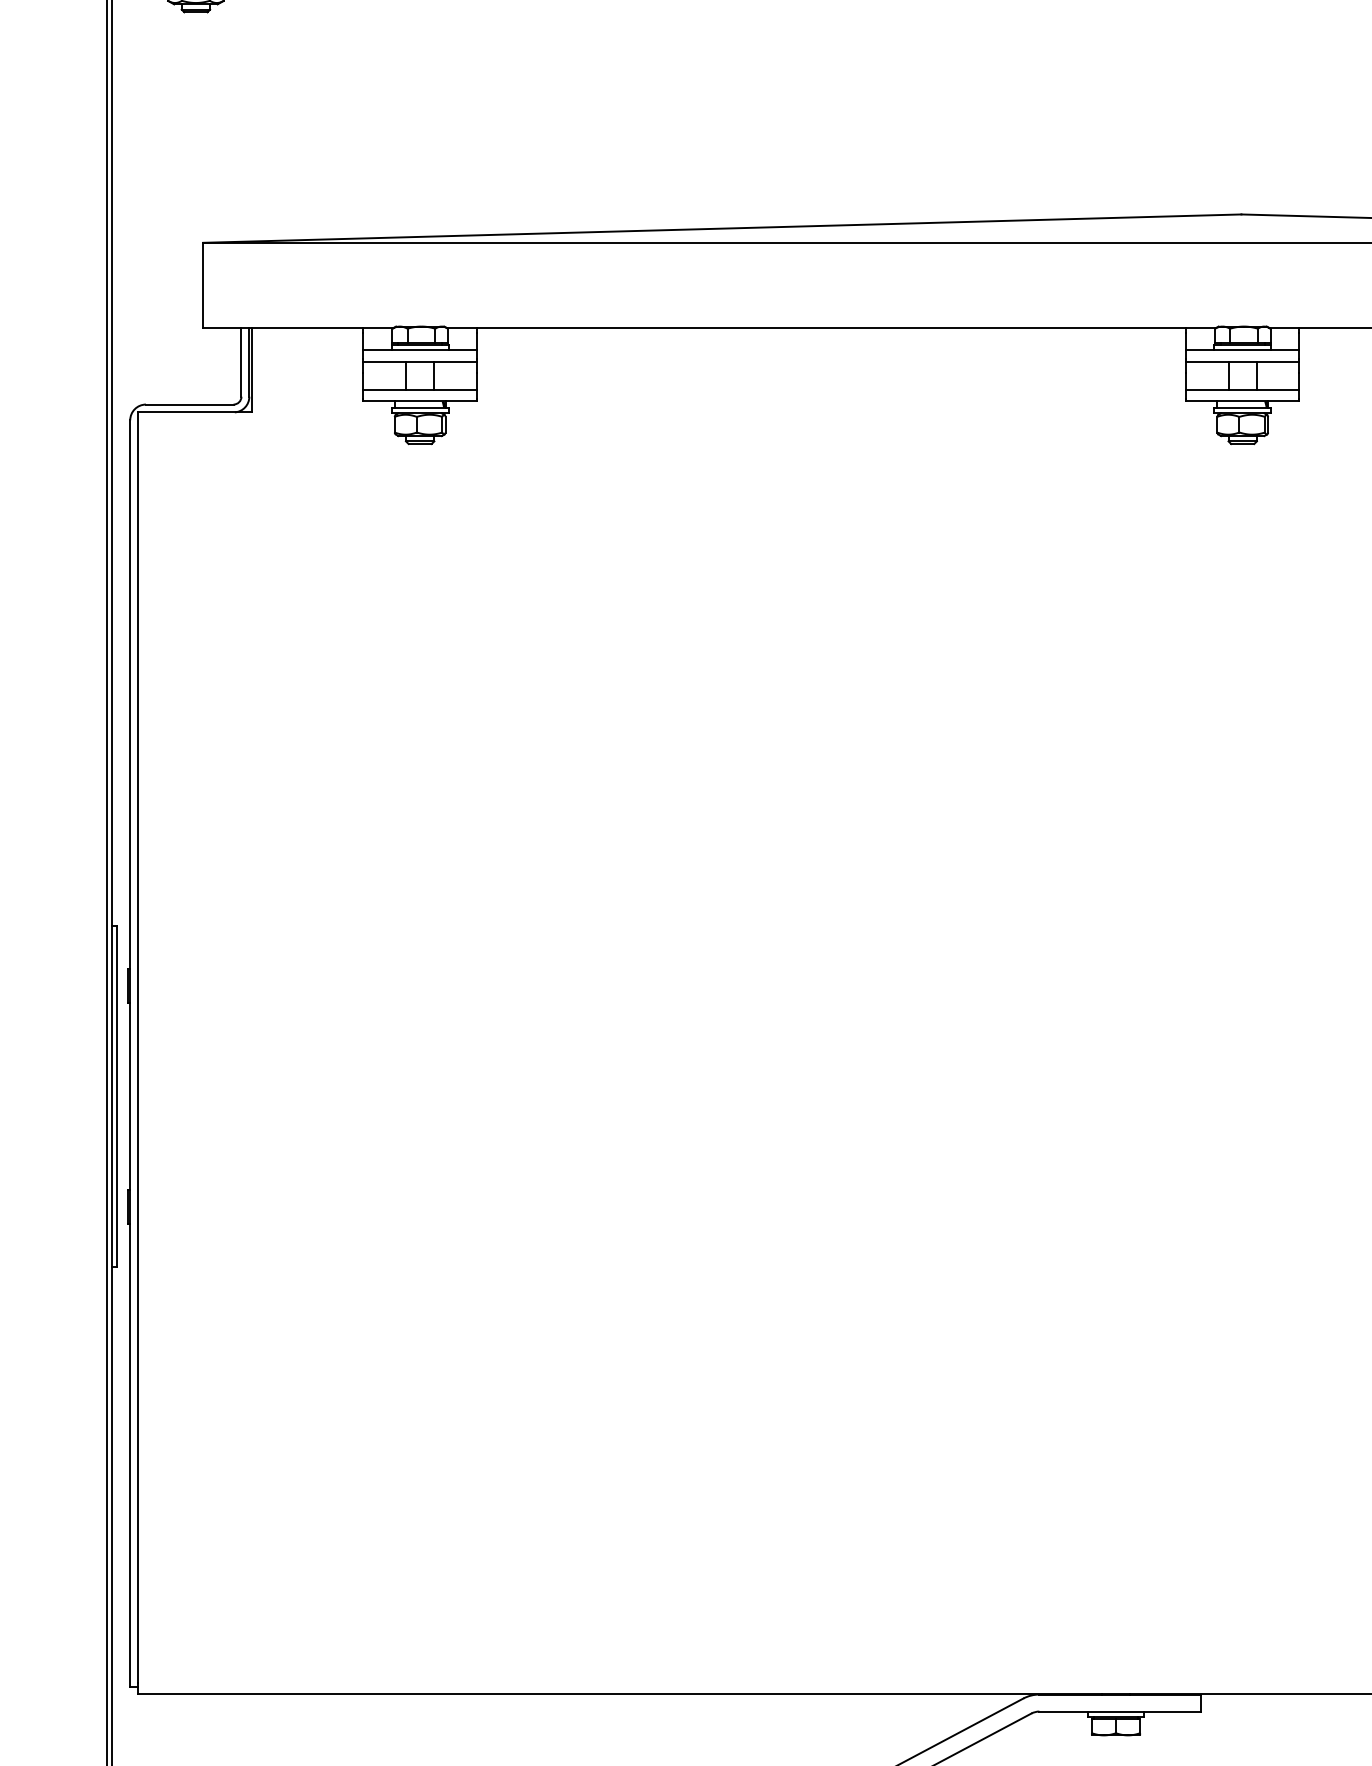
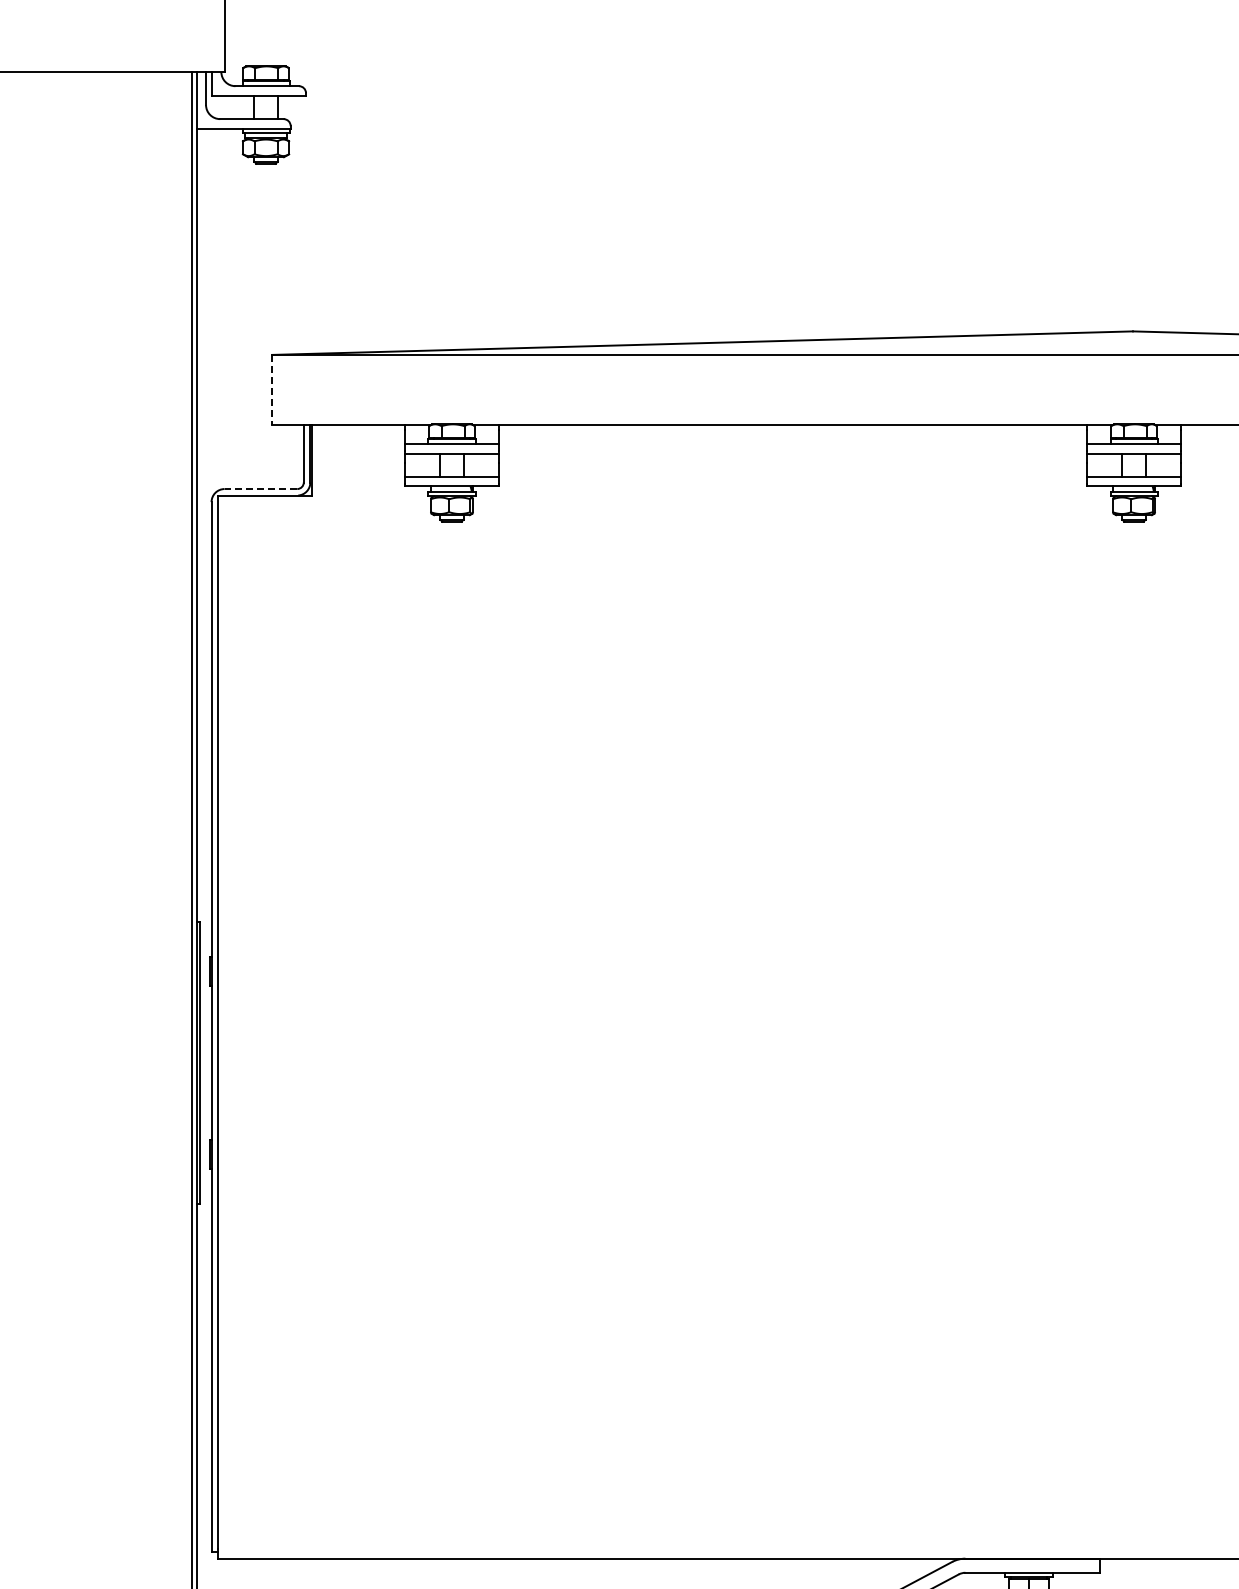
line: (203, 285) -> (272, 390), solid -> dashed
line: (189, 405) -> (260, 489), solid -> dashed

